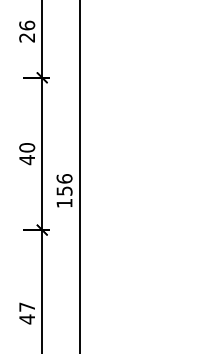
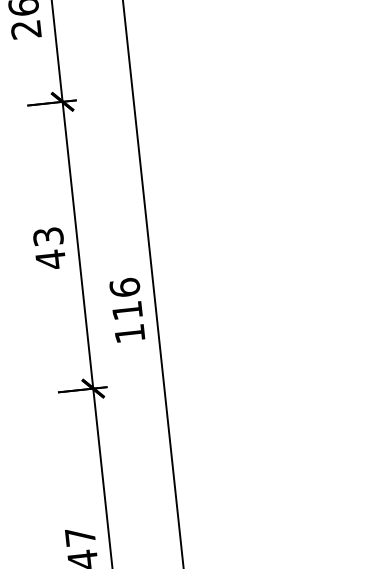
text: (27, 147) -> (48, 236), 40 -> 43
text: (64, 190) -> (127, 309), 156 -> 116

